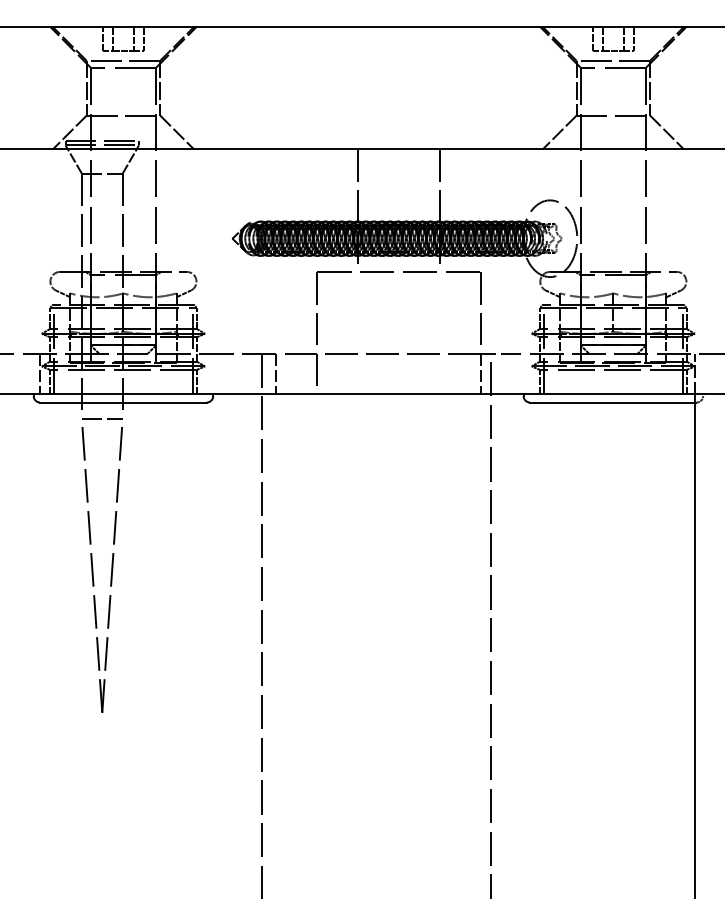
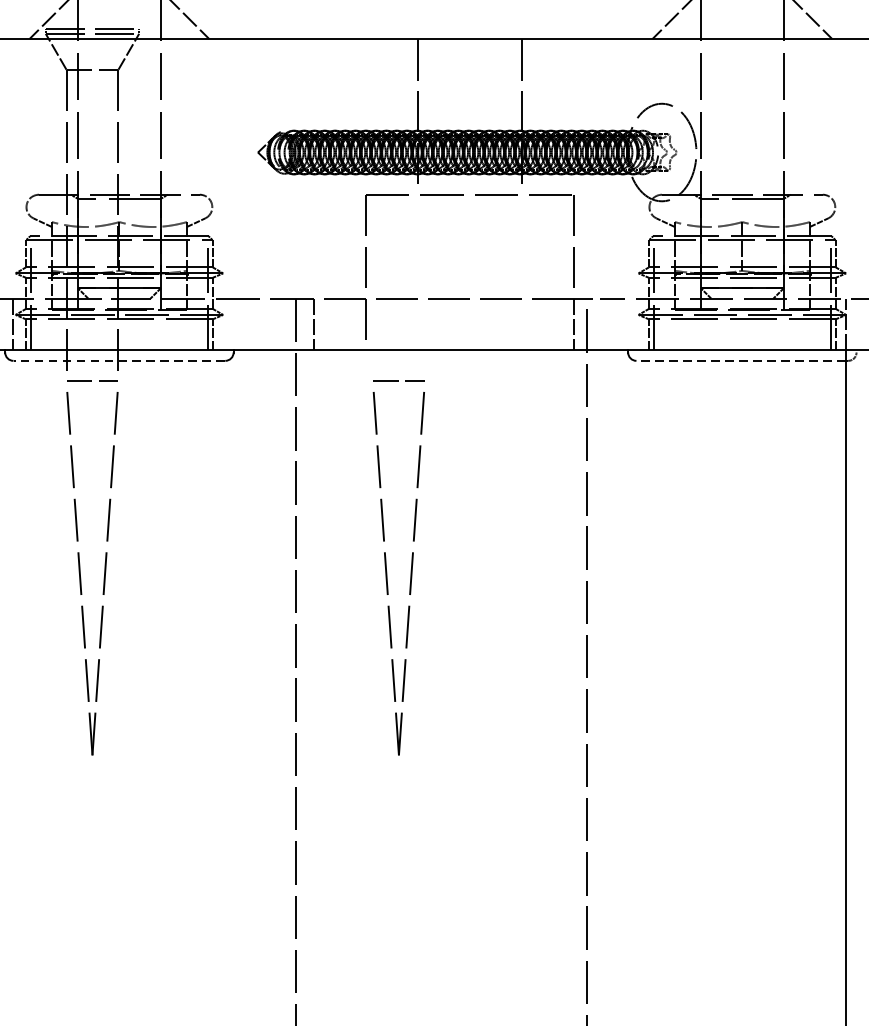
line: (122, 402) -> (118, 360), solid -> dashed
line: (612, 402) -> (741, 360), solid -> dashed
part: (334, 567) -> (387, 570), added

